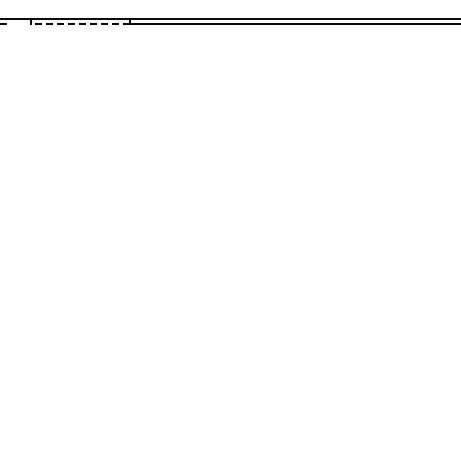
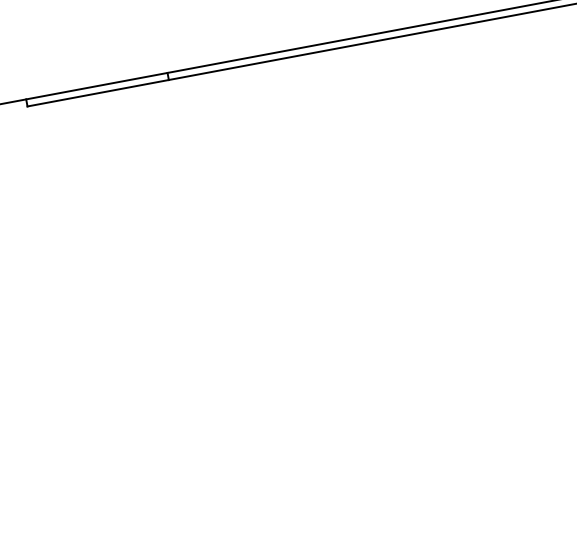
line: (80, 24) -> (98, 93), dashed -> solid

